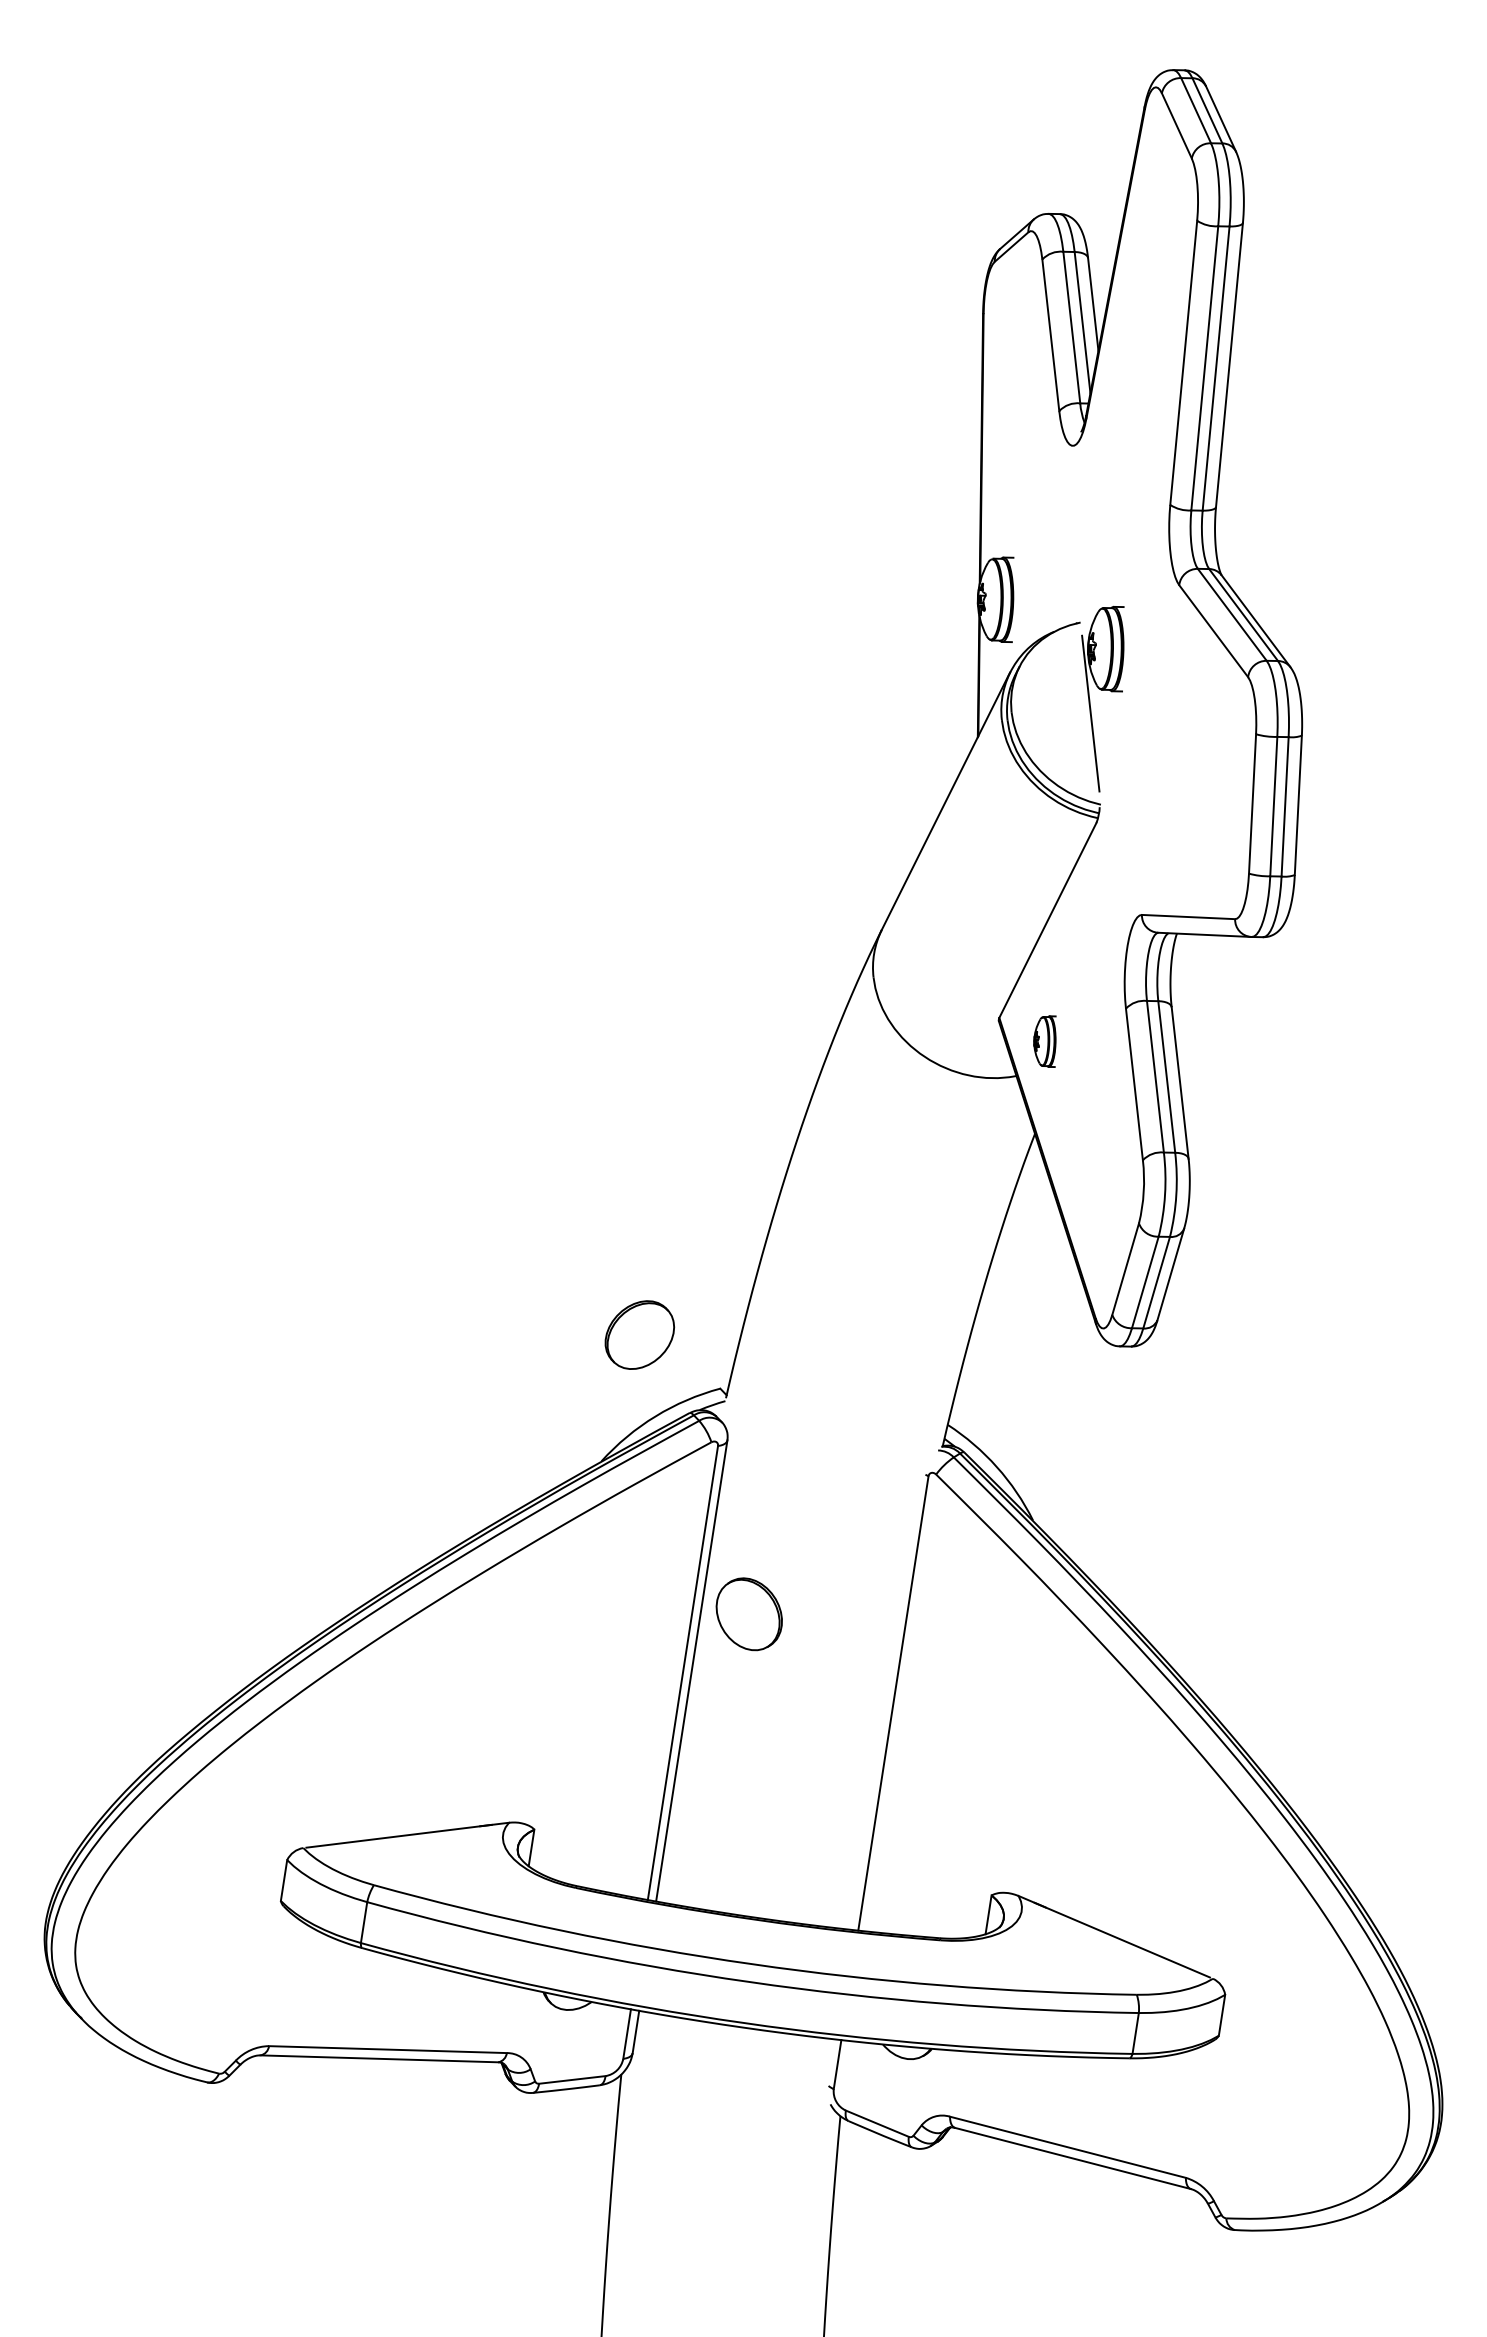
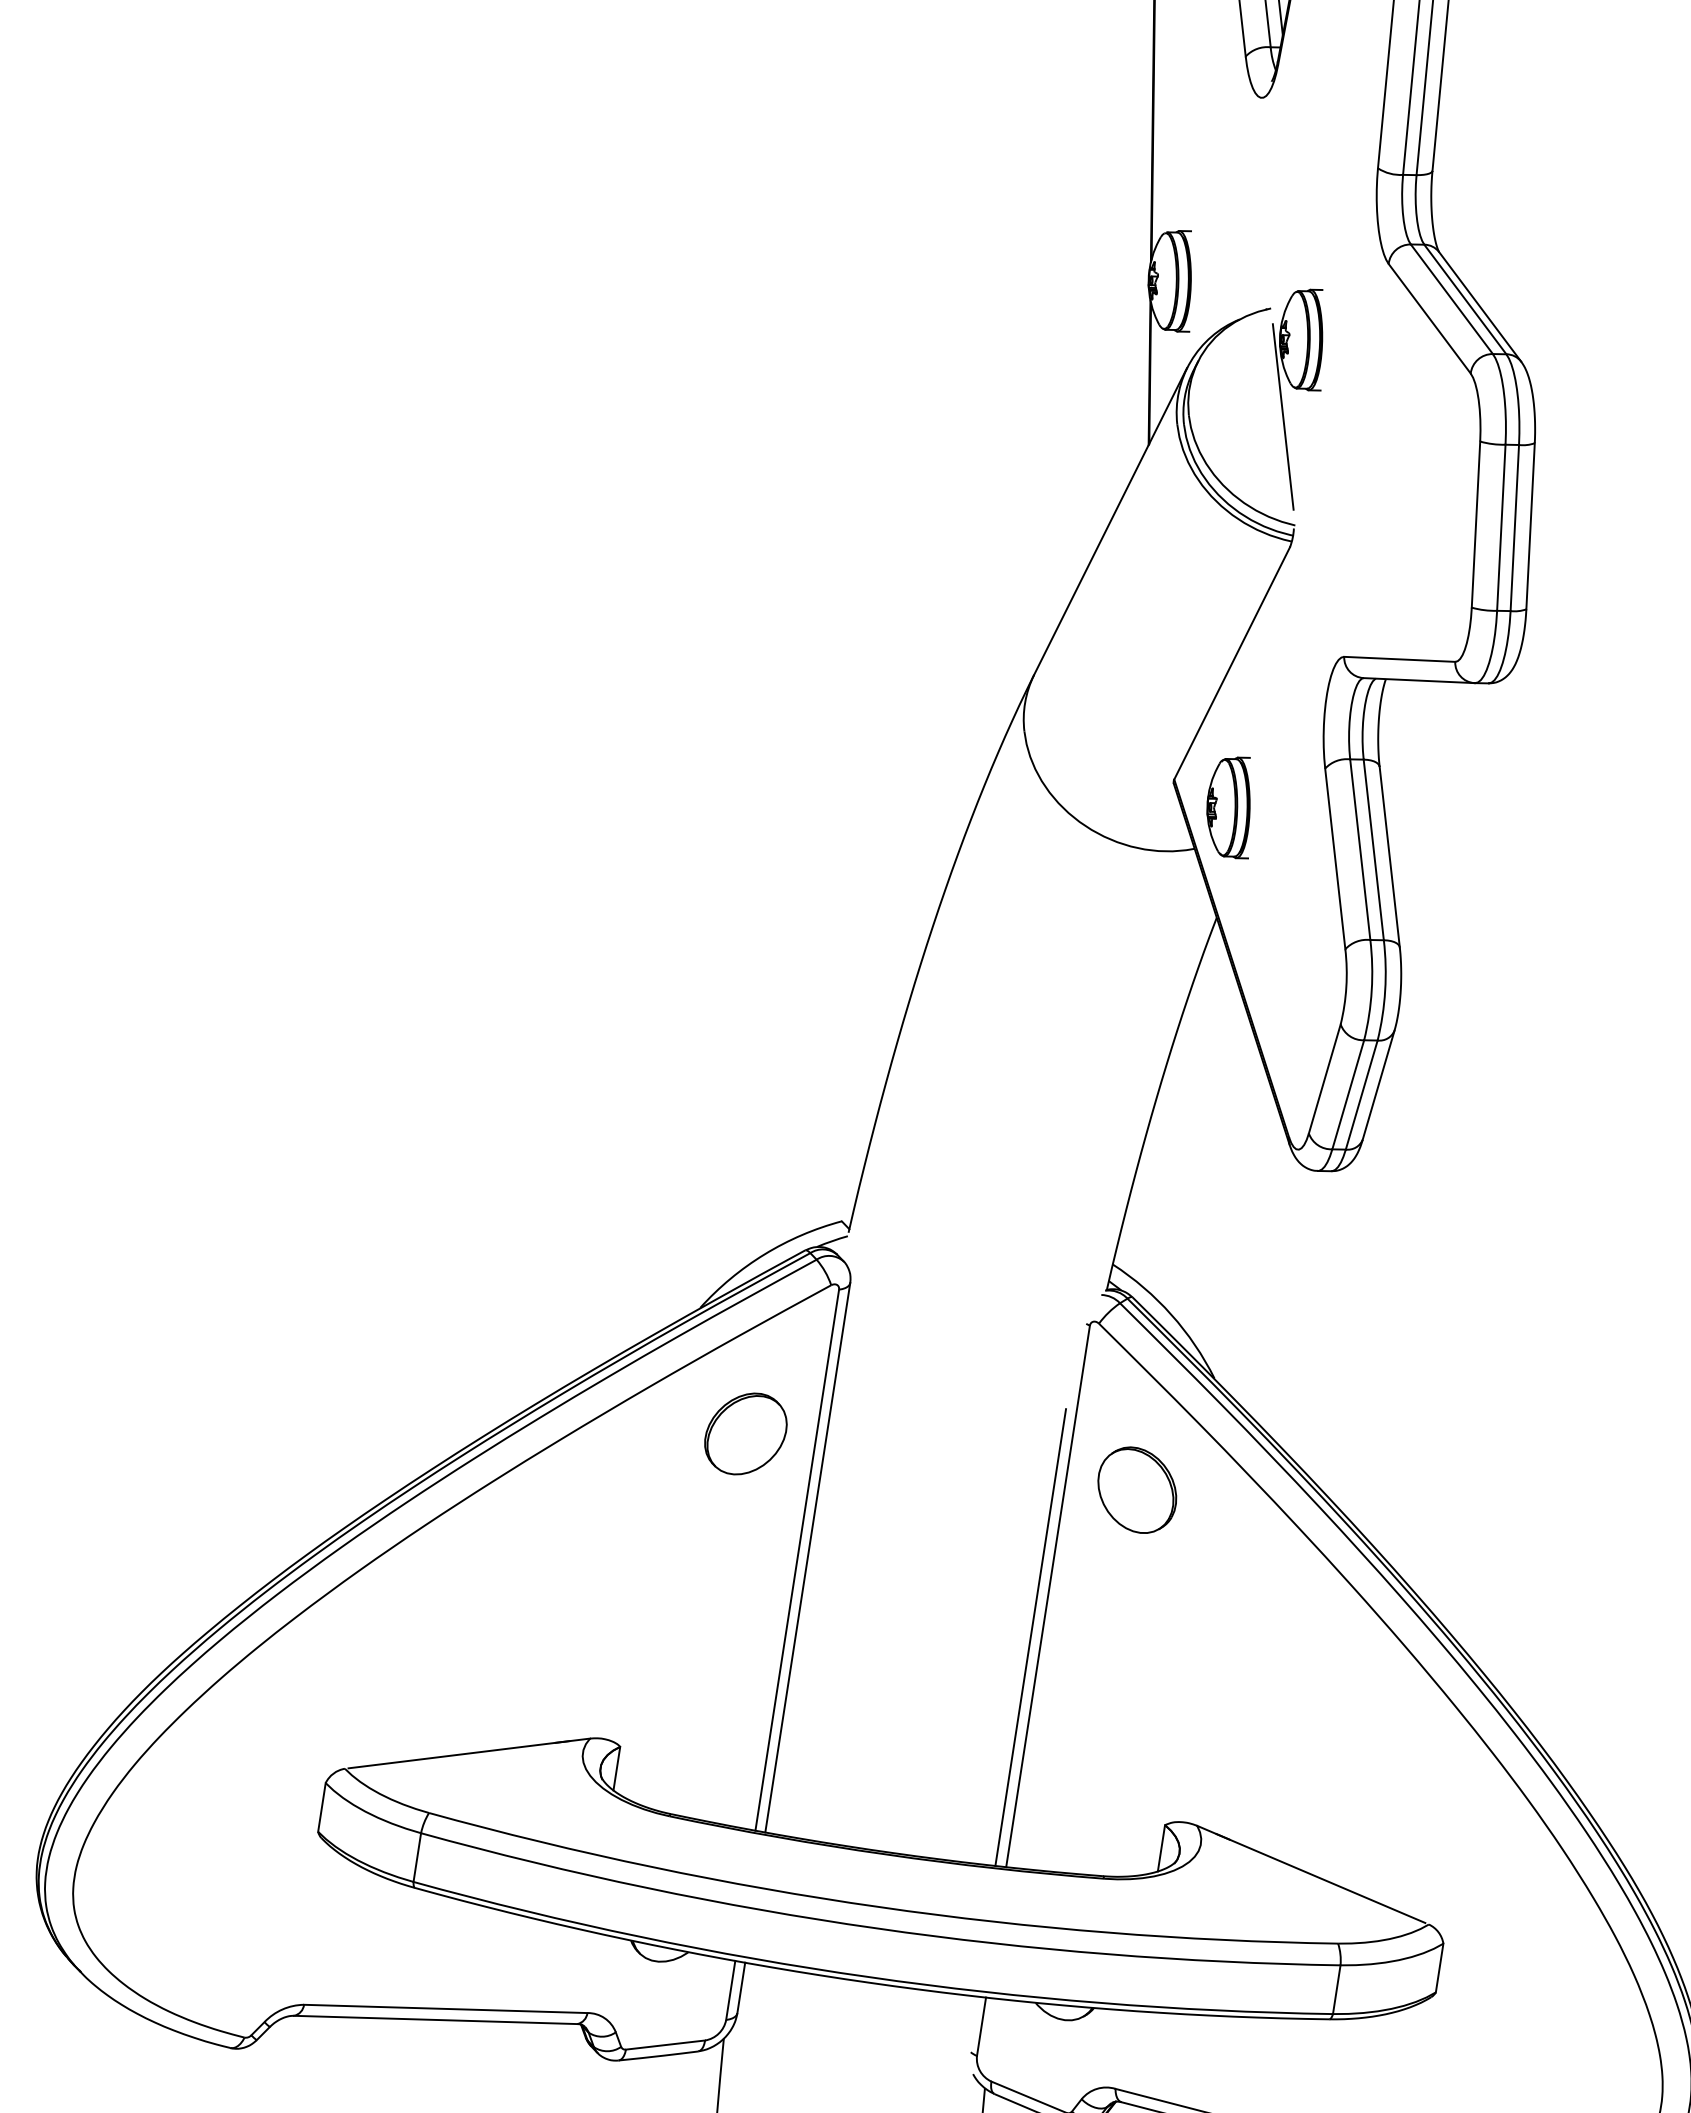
part: (1044, 1041) -> (1228, 807), size x1.67
part: (639, 1334) -> (745, 1433), moved
part: (748, 1614) -> (1136, 1490), moved
line: (878, 1737) -> (1030, 1637), added

